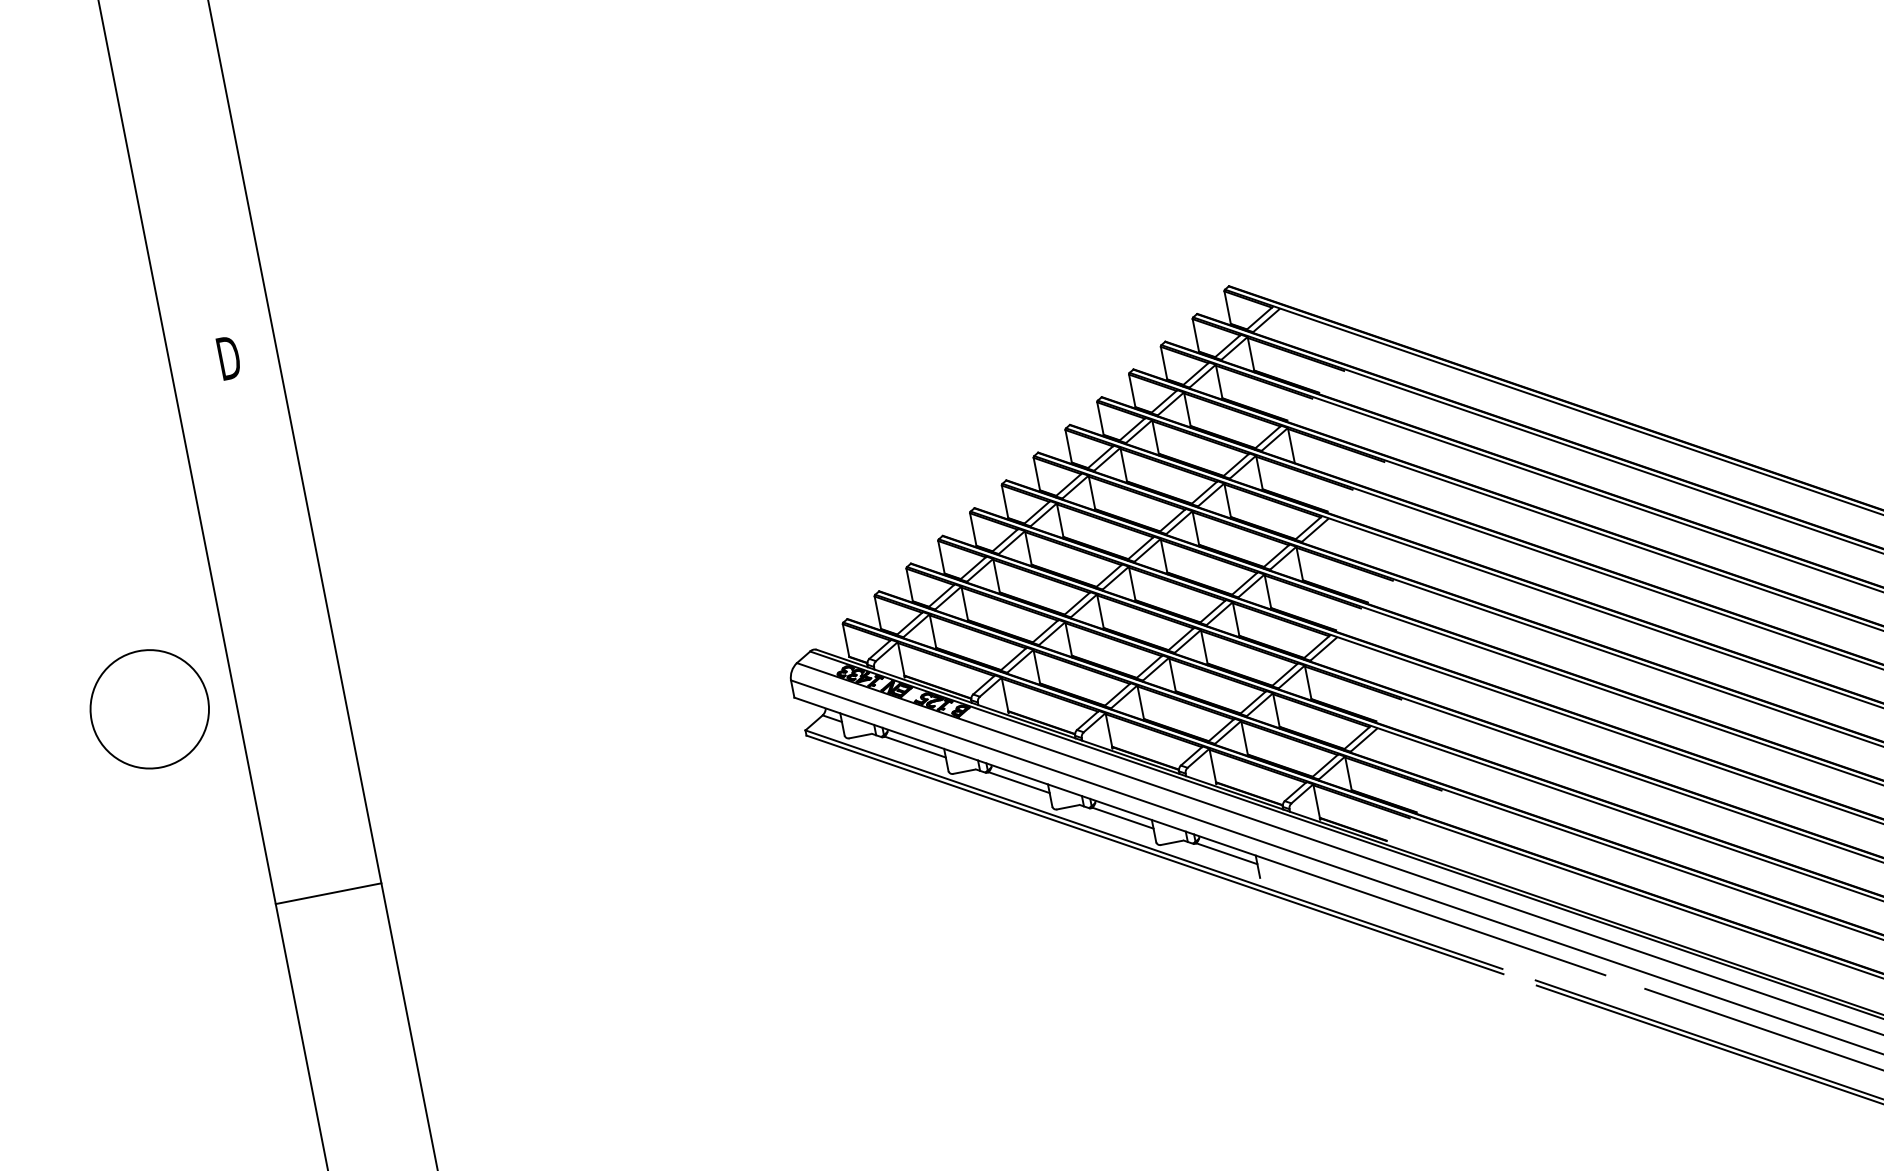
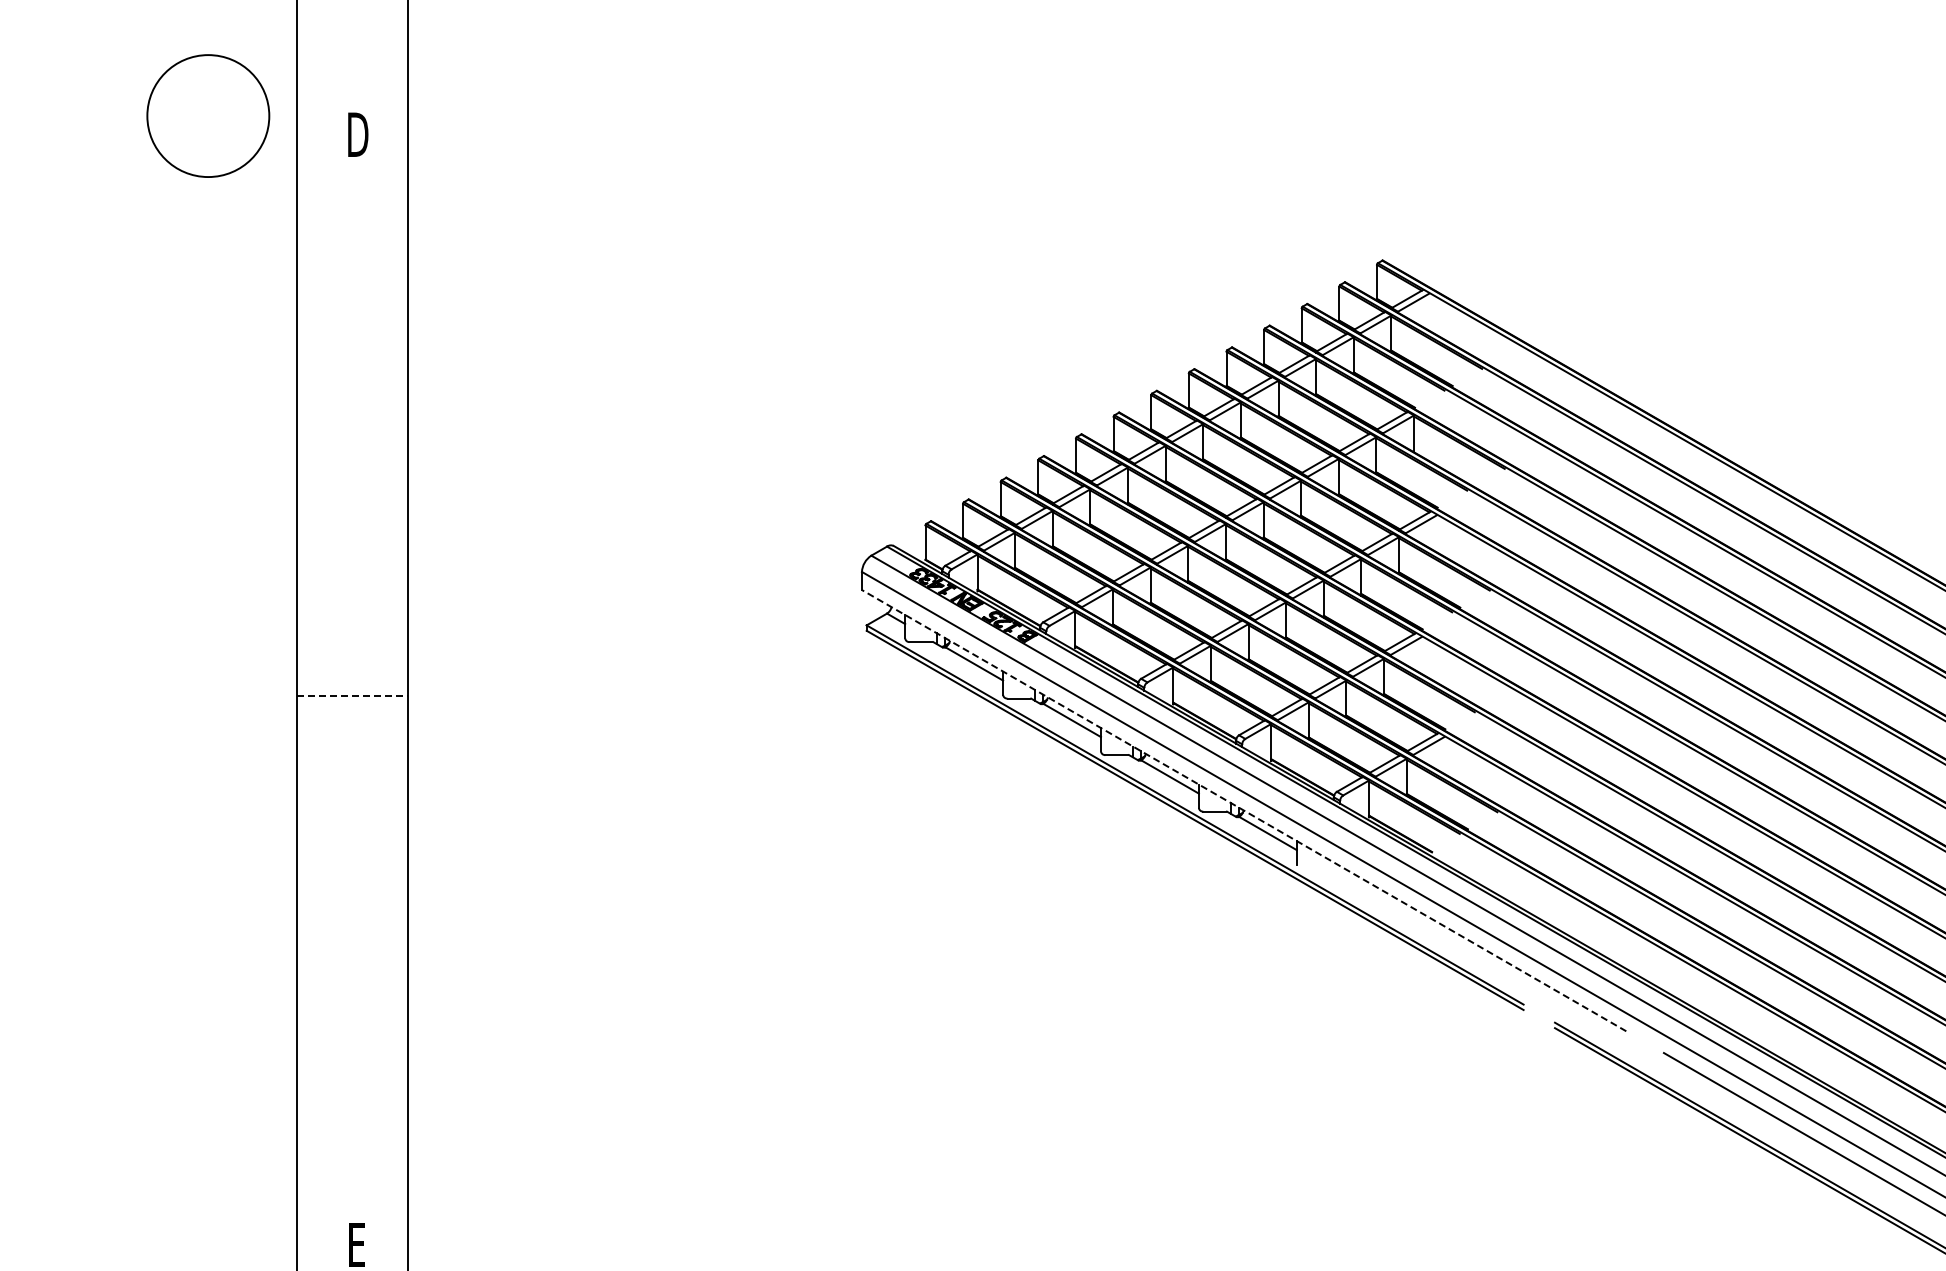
circle: (149, 708) -> (208, 115), moved
line: (1199, 836) -> (1243, 810), solid -> dashed
line: (328, 893) -> (352, 695), solid -> dashed

